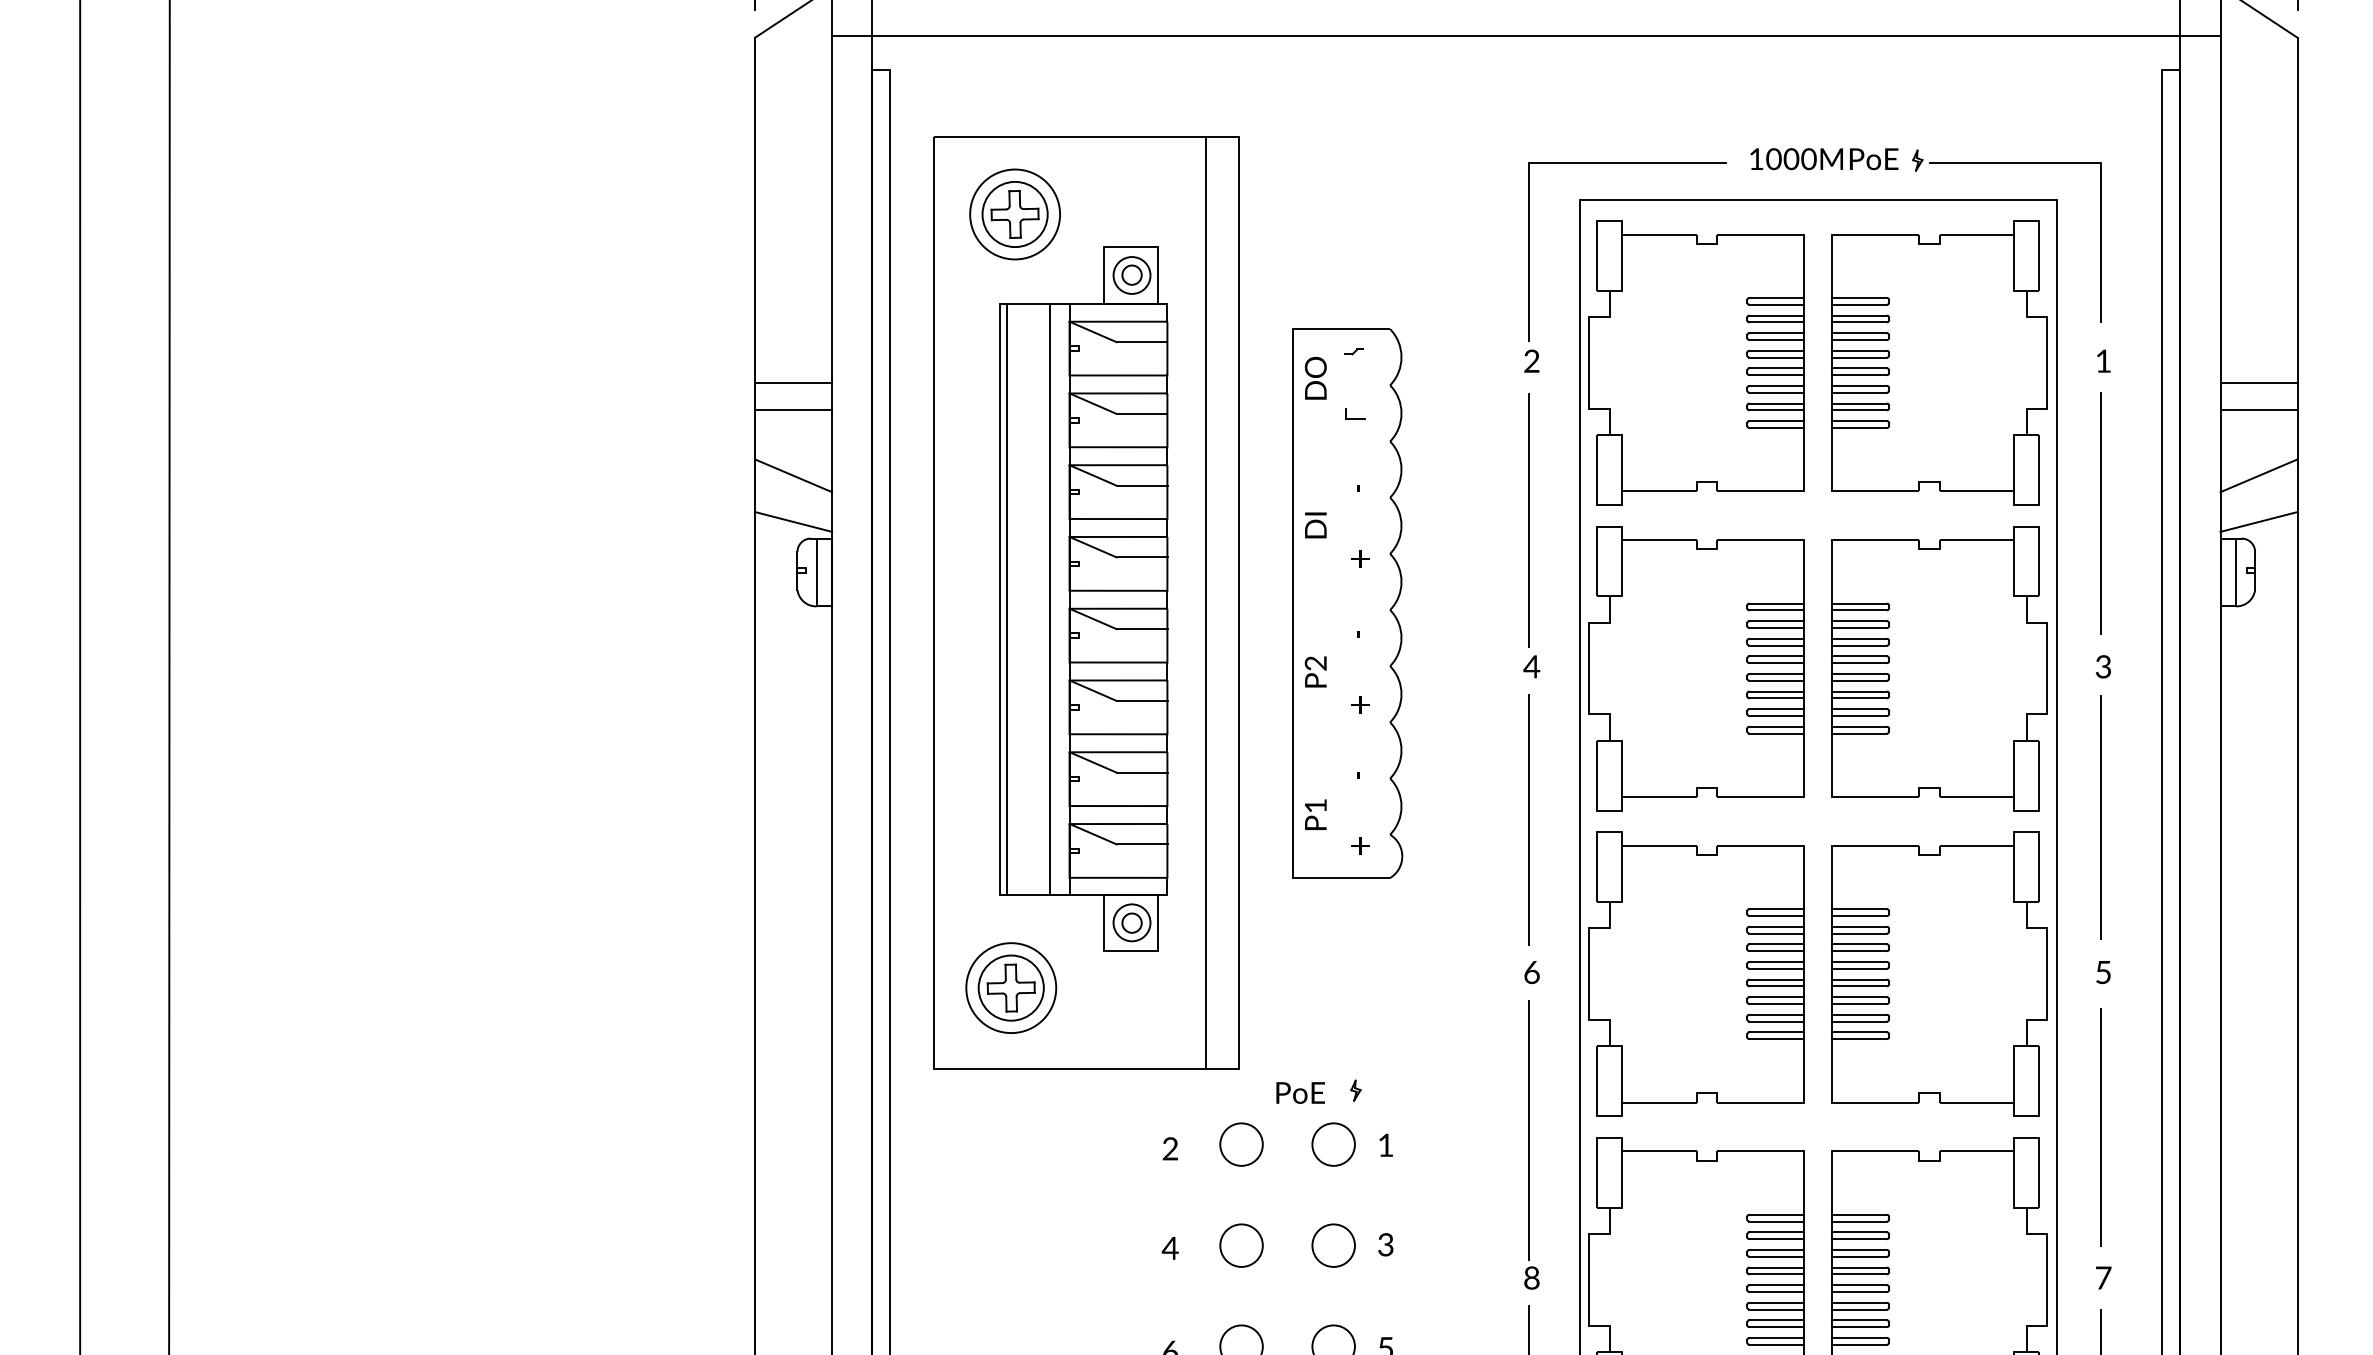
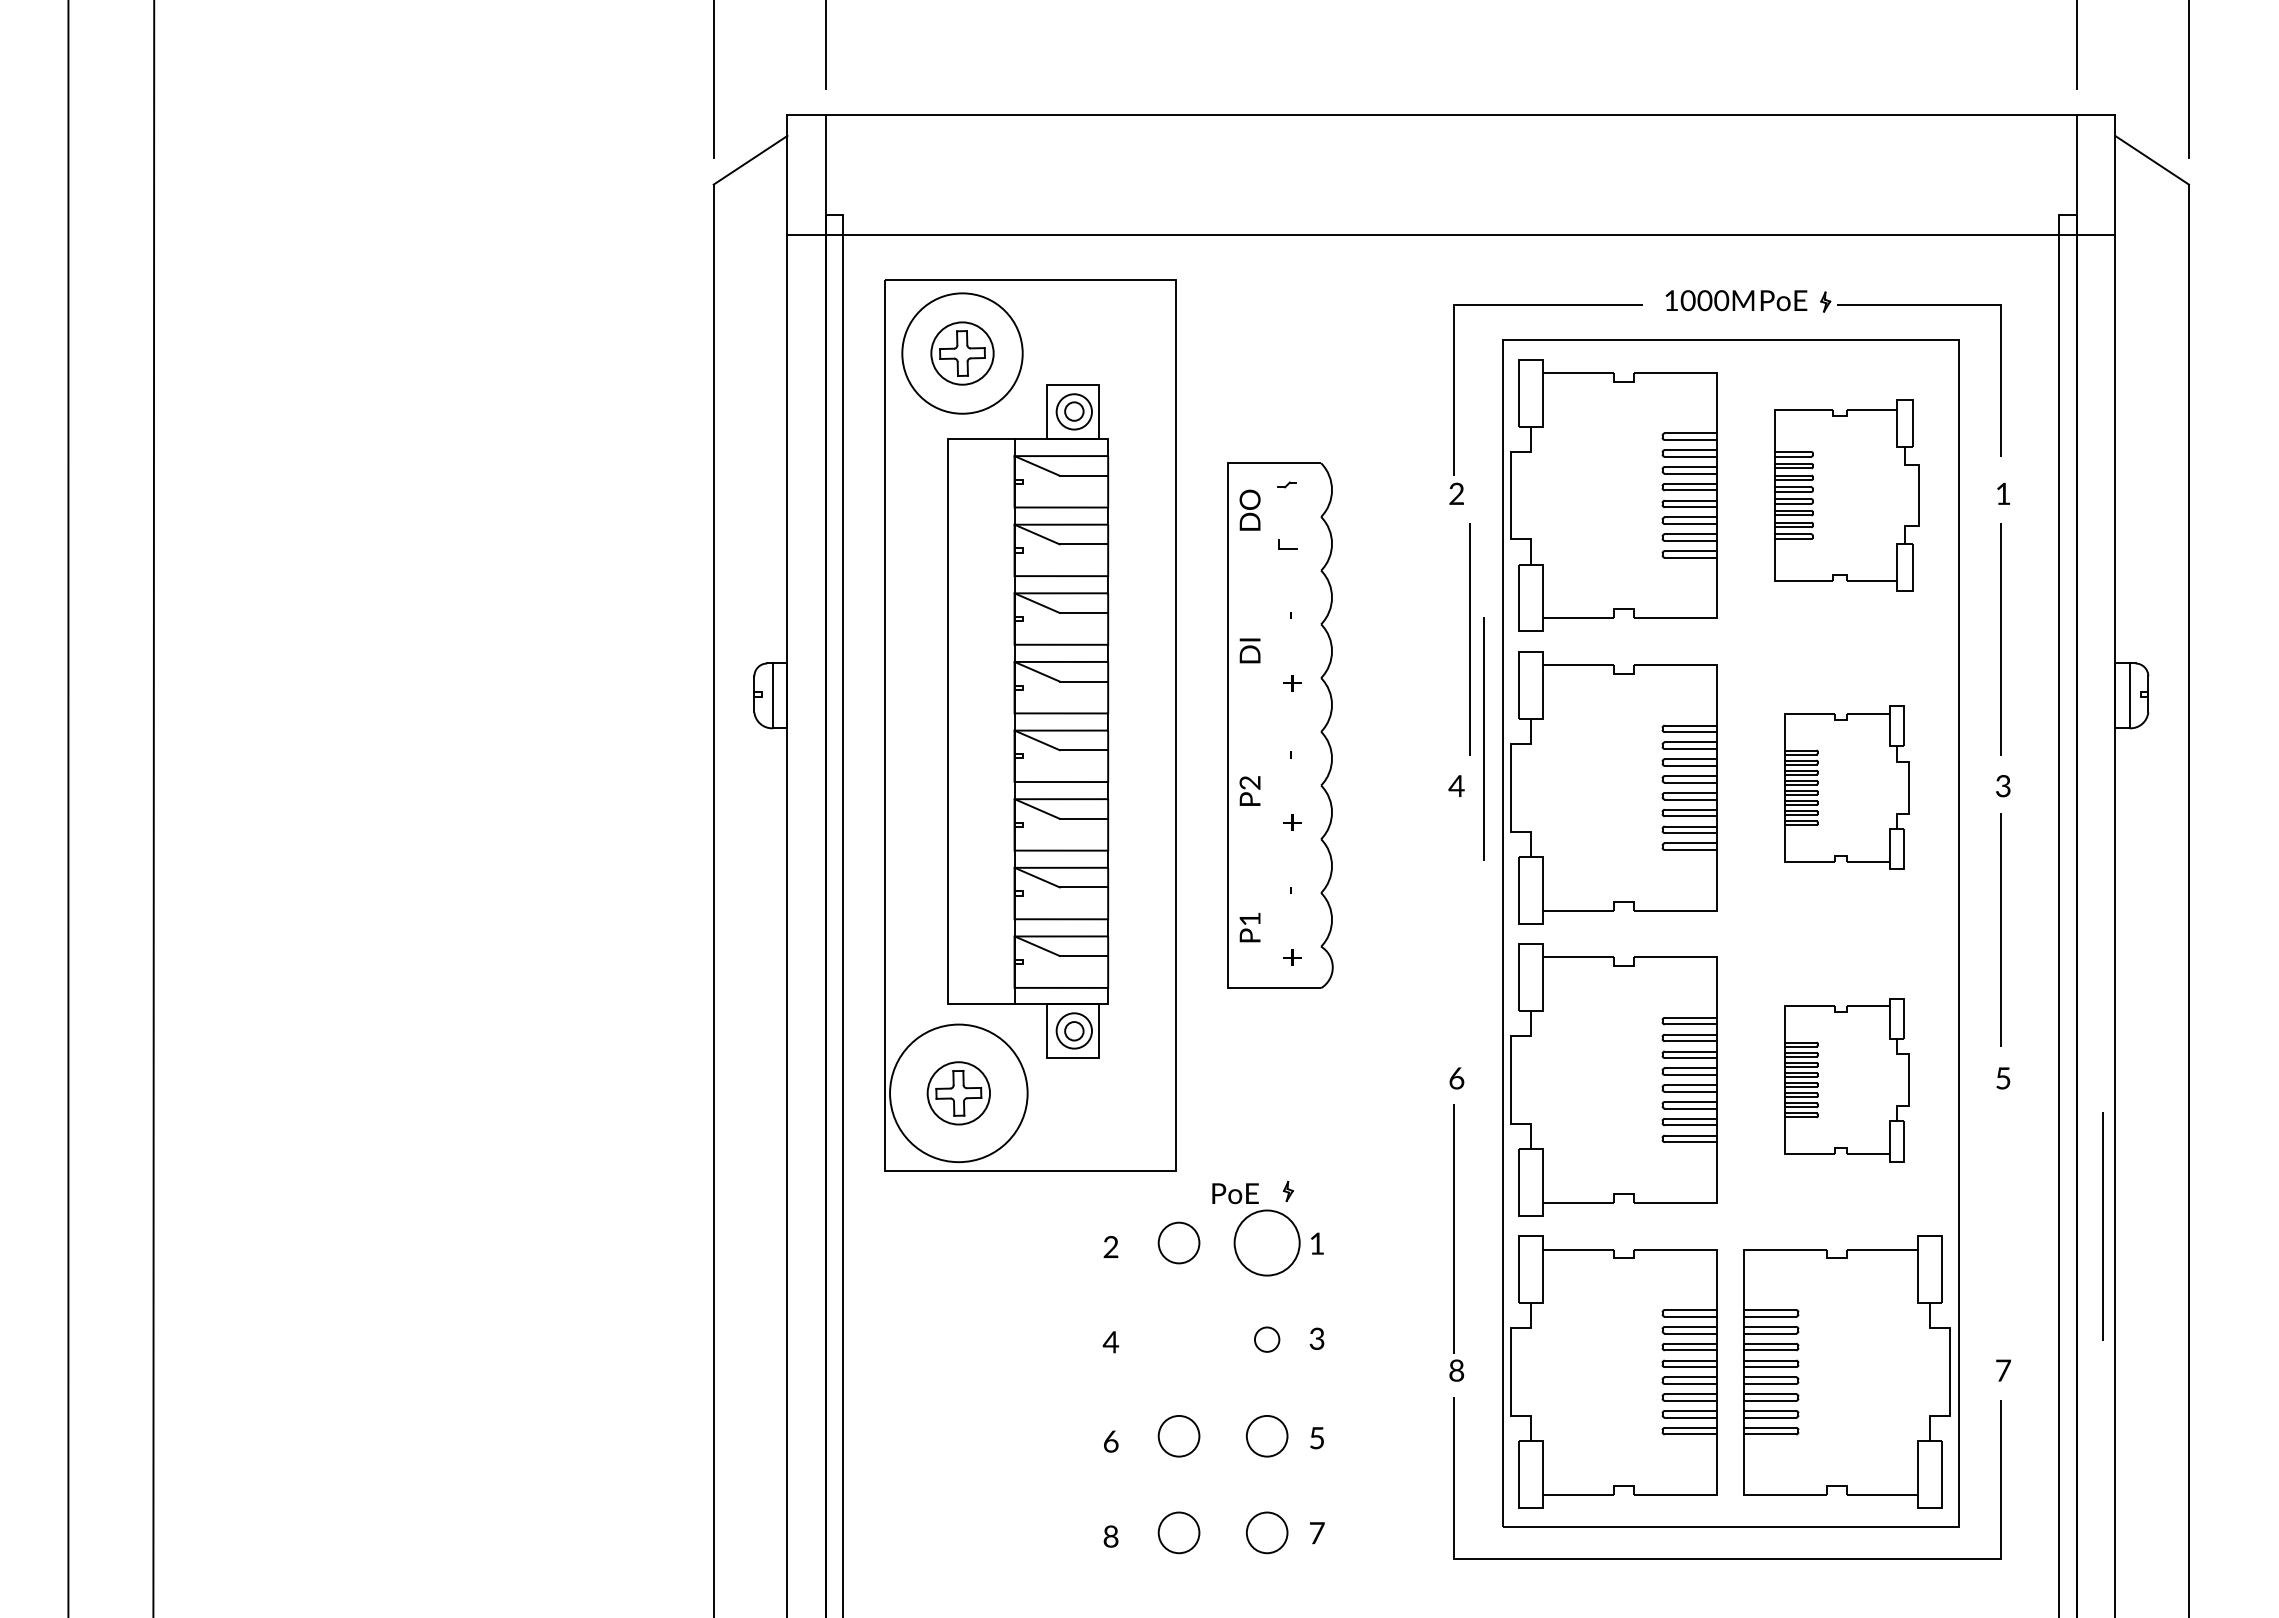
line: (1526, 35) -> (1451, 234), moved
circle: (1015, 214) -> (962, 353), size x1.4
part: (1939, 362) -> (1846, 495), size x0.7
line: (793, 383) -> (750, 515), removed
line: (2258, 383) -> (2151, 515), removed
line: (793, 409) -> (750, 540), removed
line: (2258, 409) -> (2151, 540), removed
line: (793, 475) -> (750, 603), removed
line: (2258, 475) -> (2151, 603), removed
line: (1545, 513) -> (1469, 639), added
line: (1528, 519) -> (1483, 738), moved
line: (793, 521) -> (750, 647), removed
line: (2258, 521) -> (2151, 647), removed
line: (1007, 598) -> (955, 720), removed
line: (1049, 598) -> (995, 720), removed
line: (1205, 602) -> (1144, 724), removed
part: (1939, 668) -> (1846, 787), size x0.6
line: (1528, 819) -> (1453, 932), removed
part: (1939, 973) -> (1846, 1079), size x0.6
circle: (1010, 988) -> (958, 1093), size x1.6
line: (2100, 1127) -> (2102, 1226), moved
circle: (1332, 1144) -> (1266, 1242), size x1.6
circle: (1240, 1245) -> (1178, 1339), removed
circle: (1332, 1245) -> (1266, 1339), size x0.6

